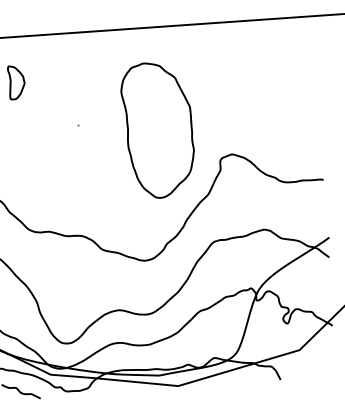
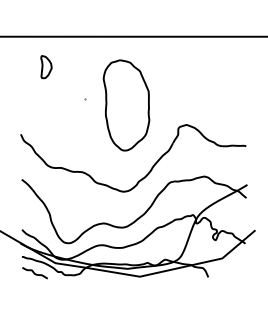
part: (158, 130) -> (126, 105), moved

